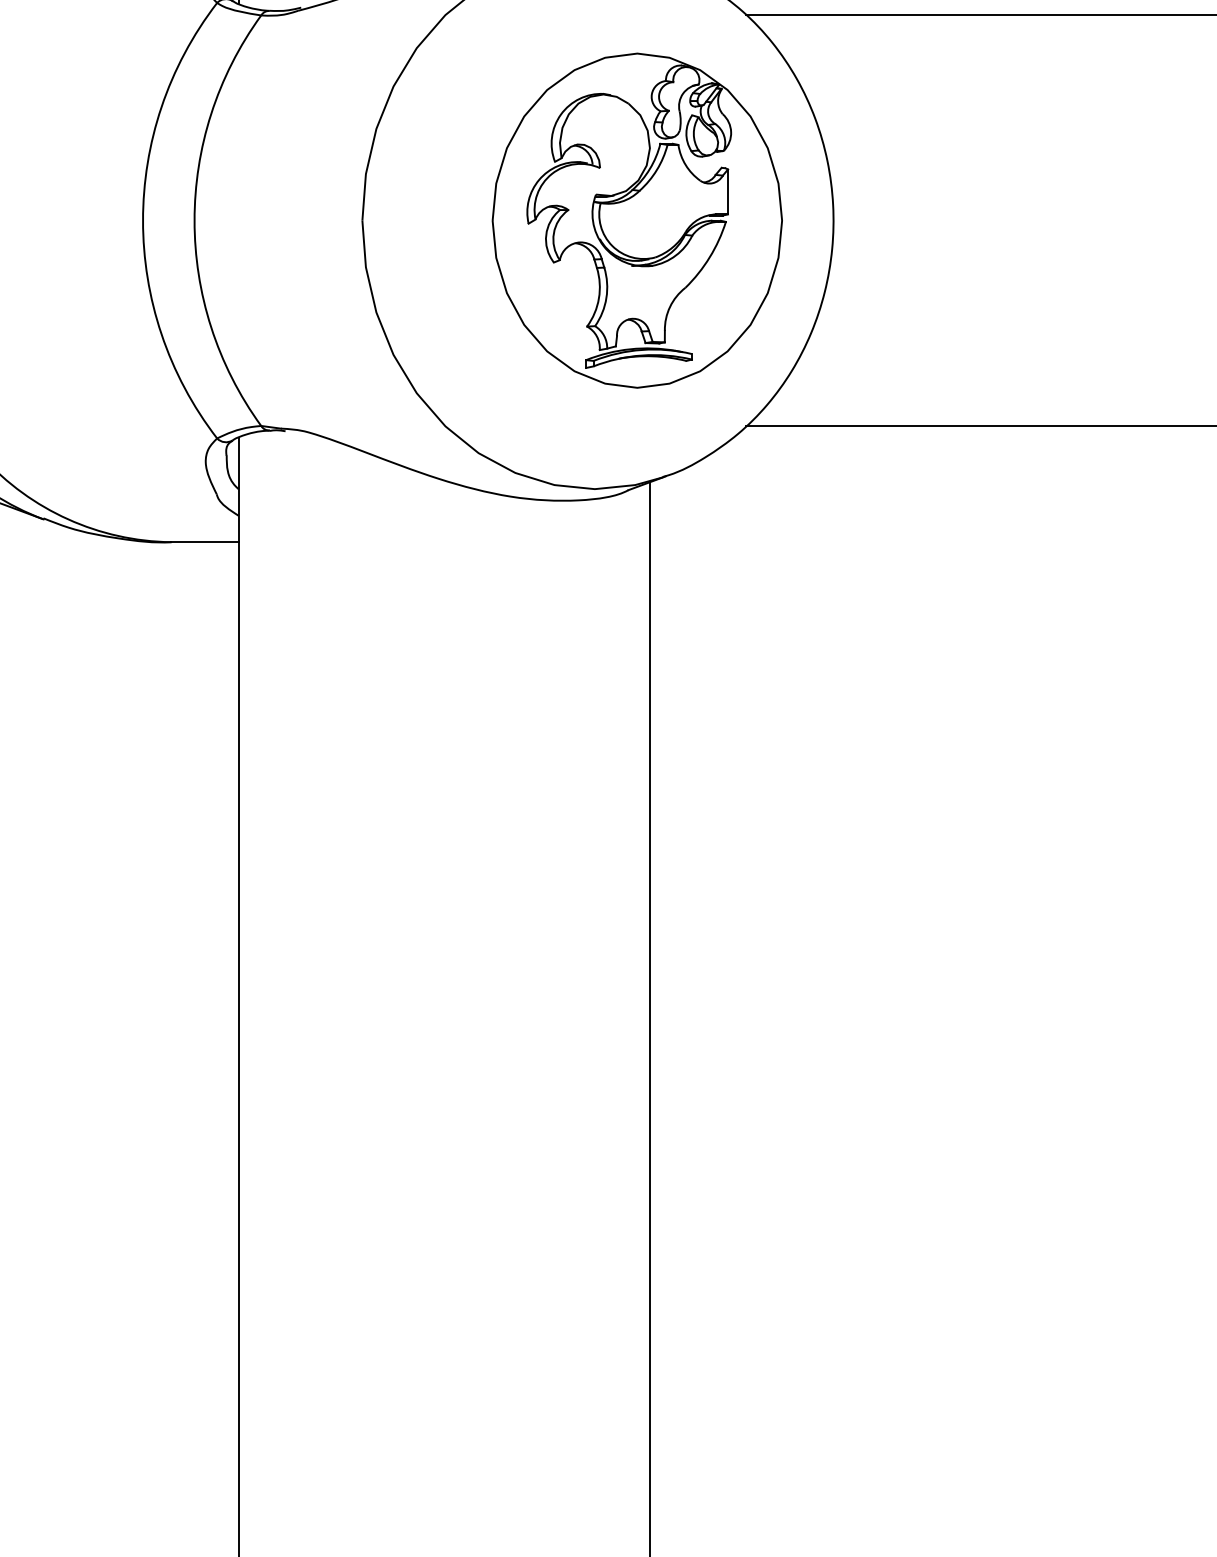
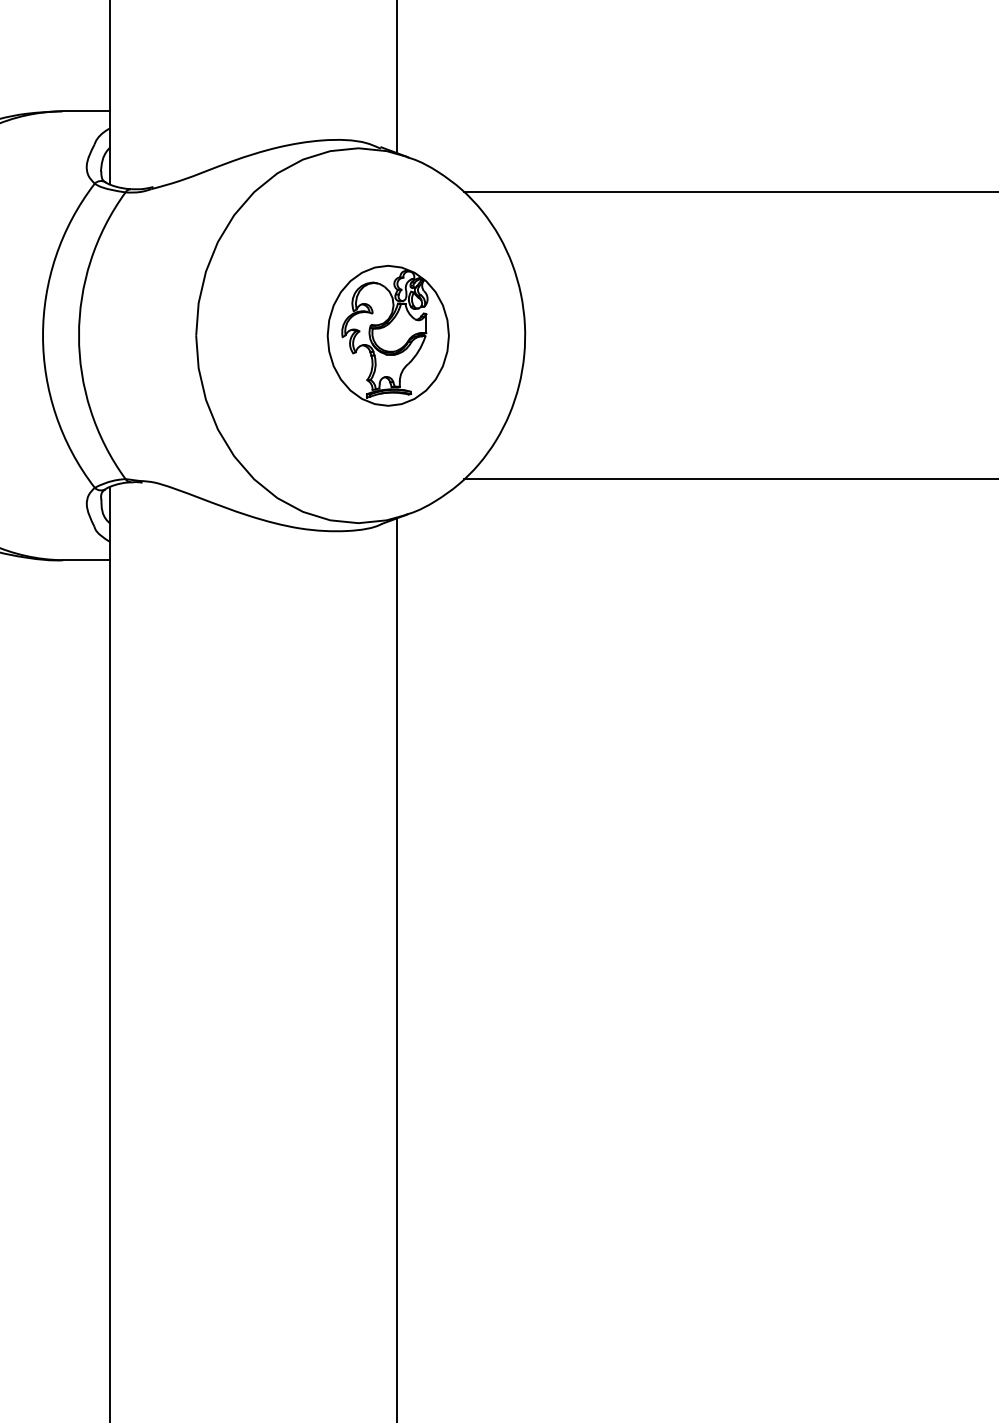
part: (637, 220) -> (388, 335), size x0.6

